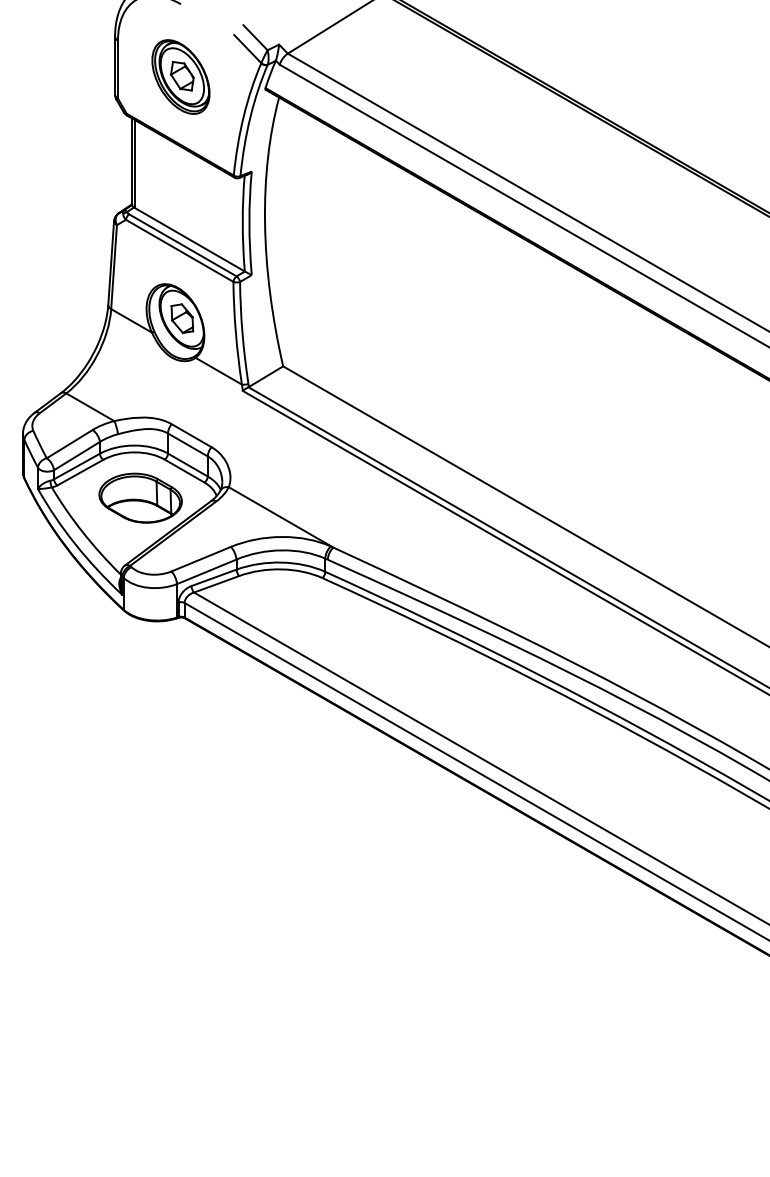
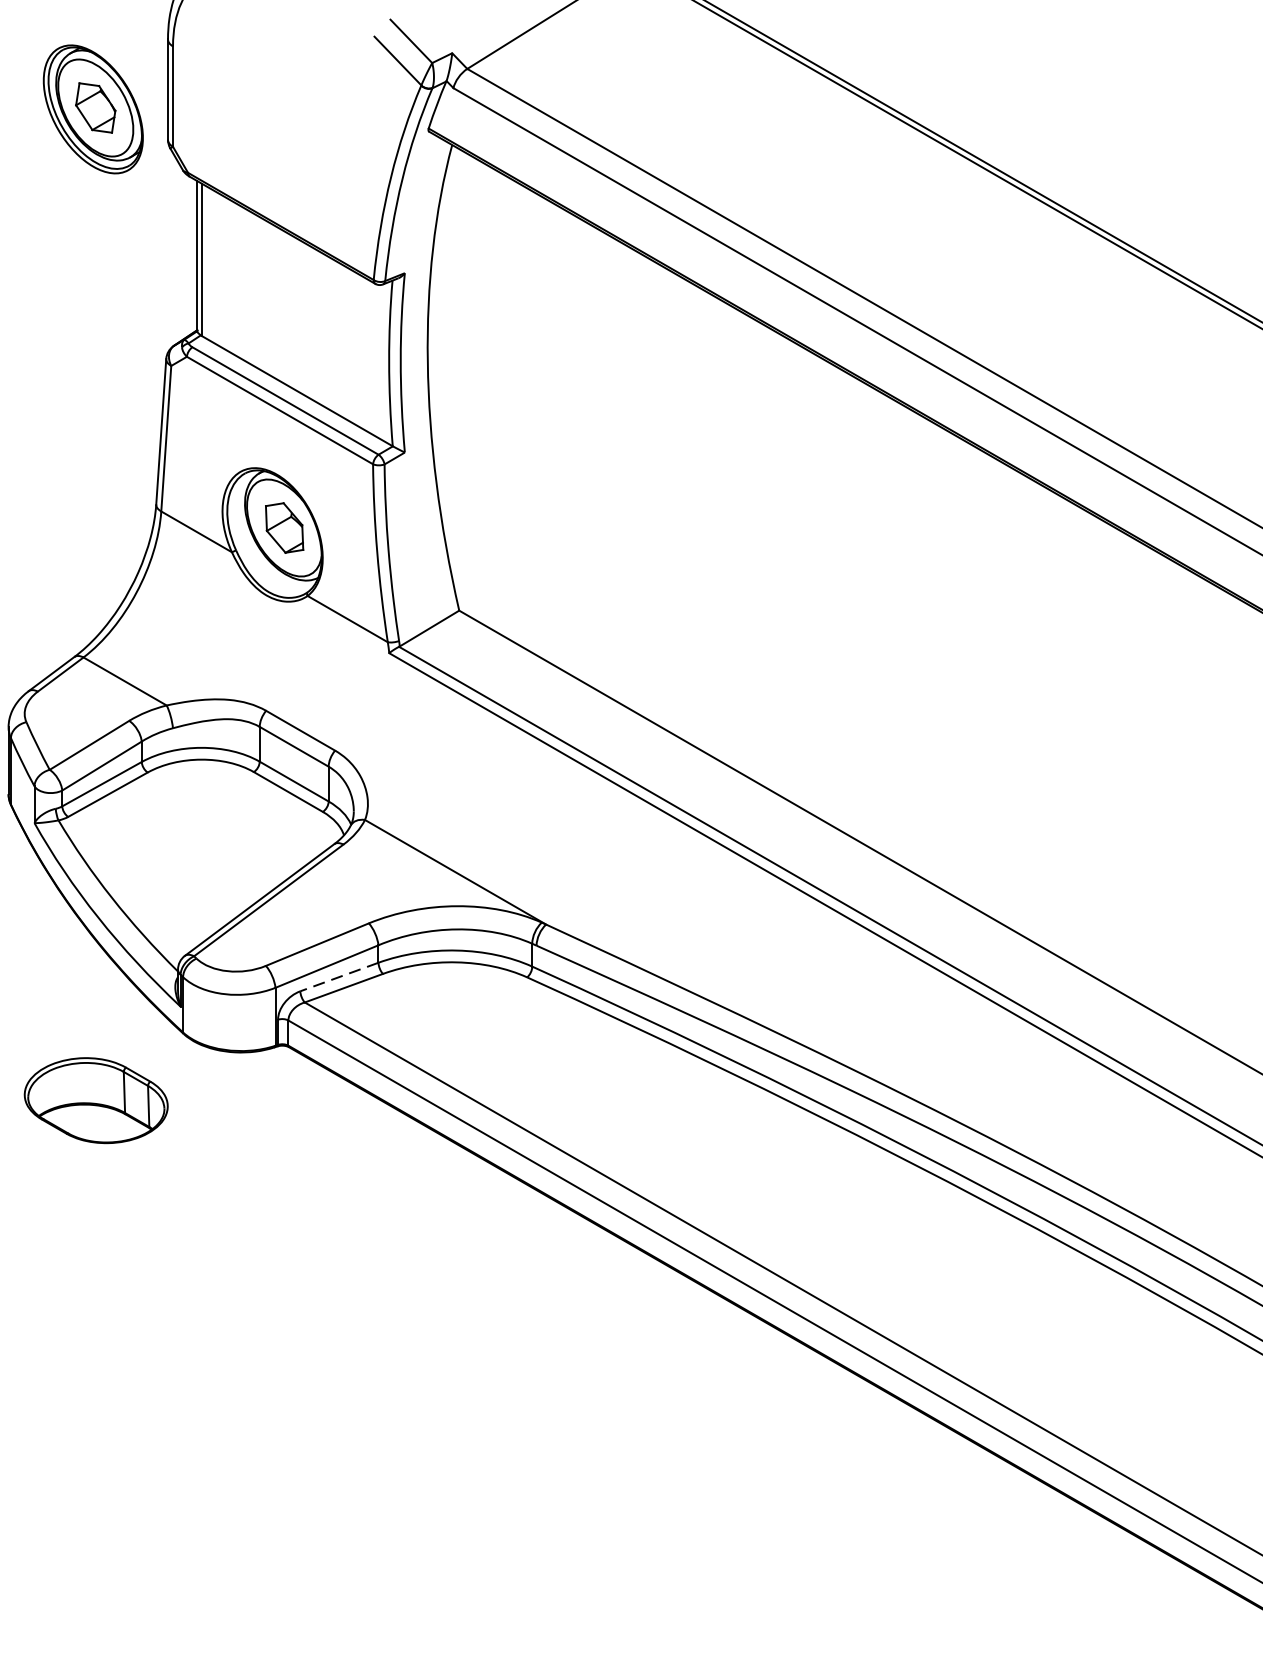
part: (180, 76) -> (92, 108), moved
part: (140, 497) -> (95, 1099), moved
line: (213, 578) -> (338, 978), solid -> dashed

